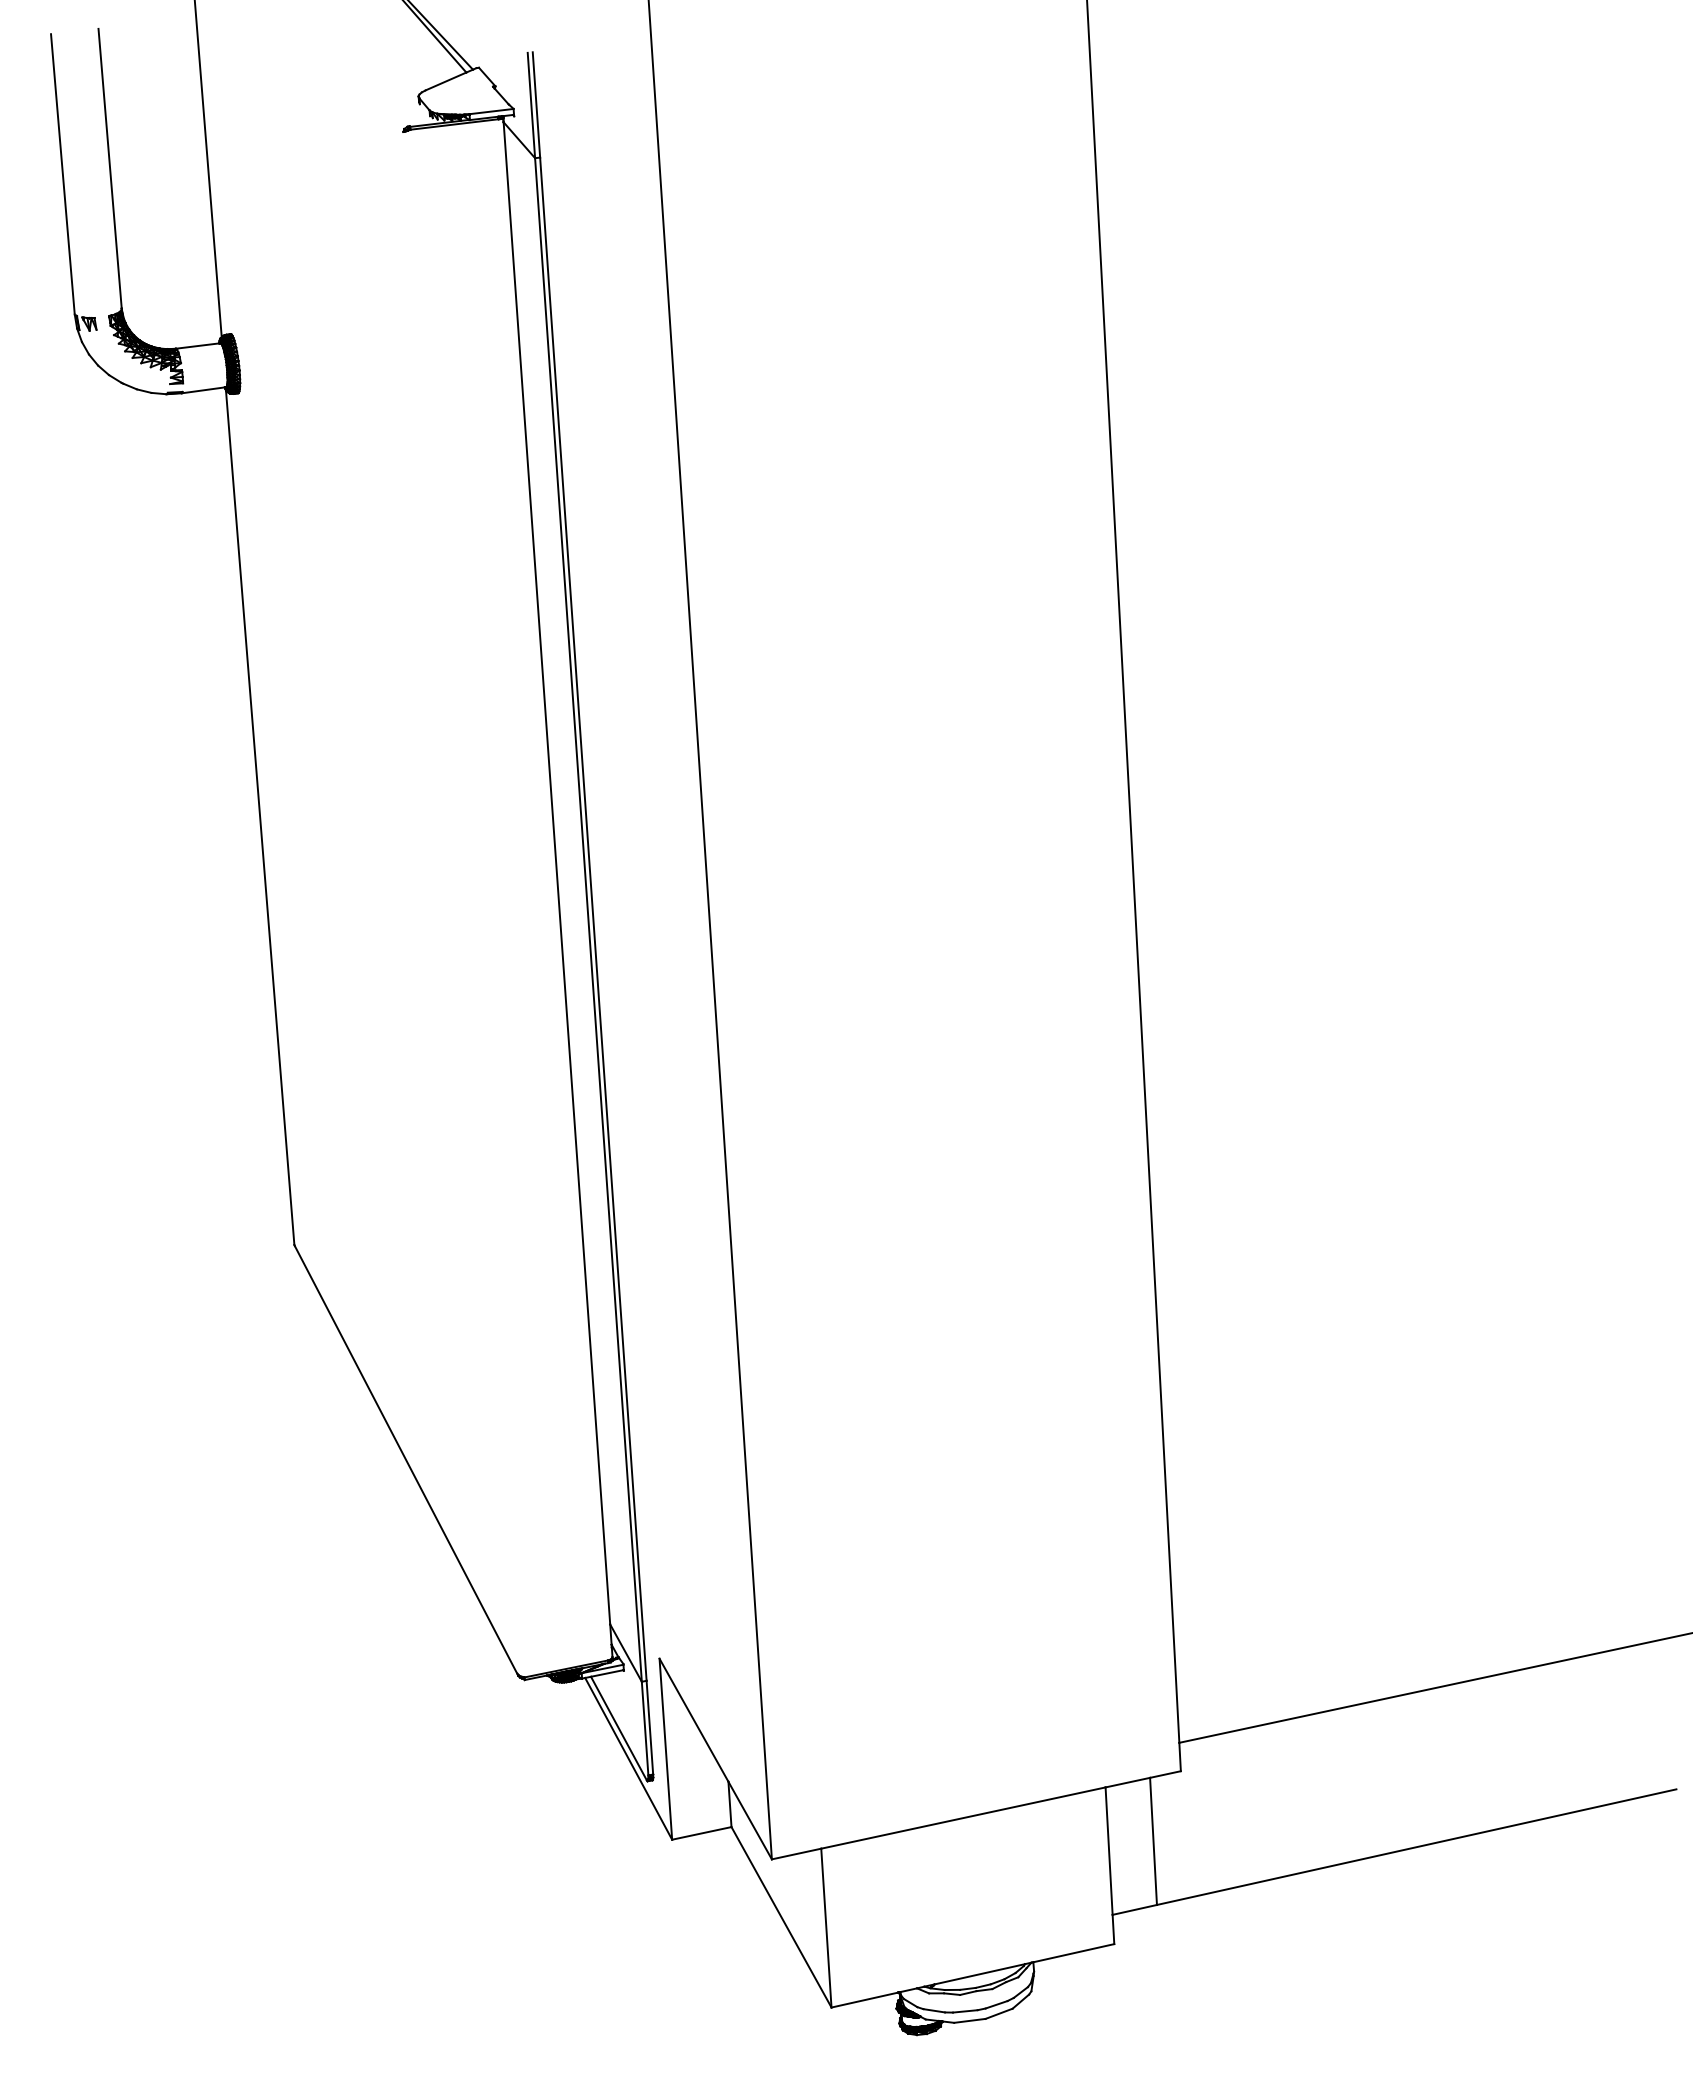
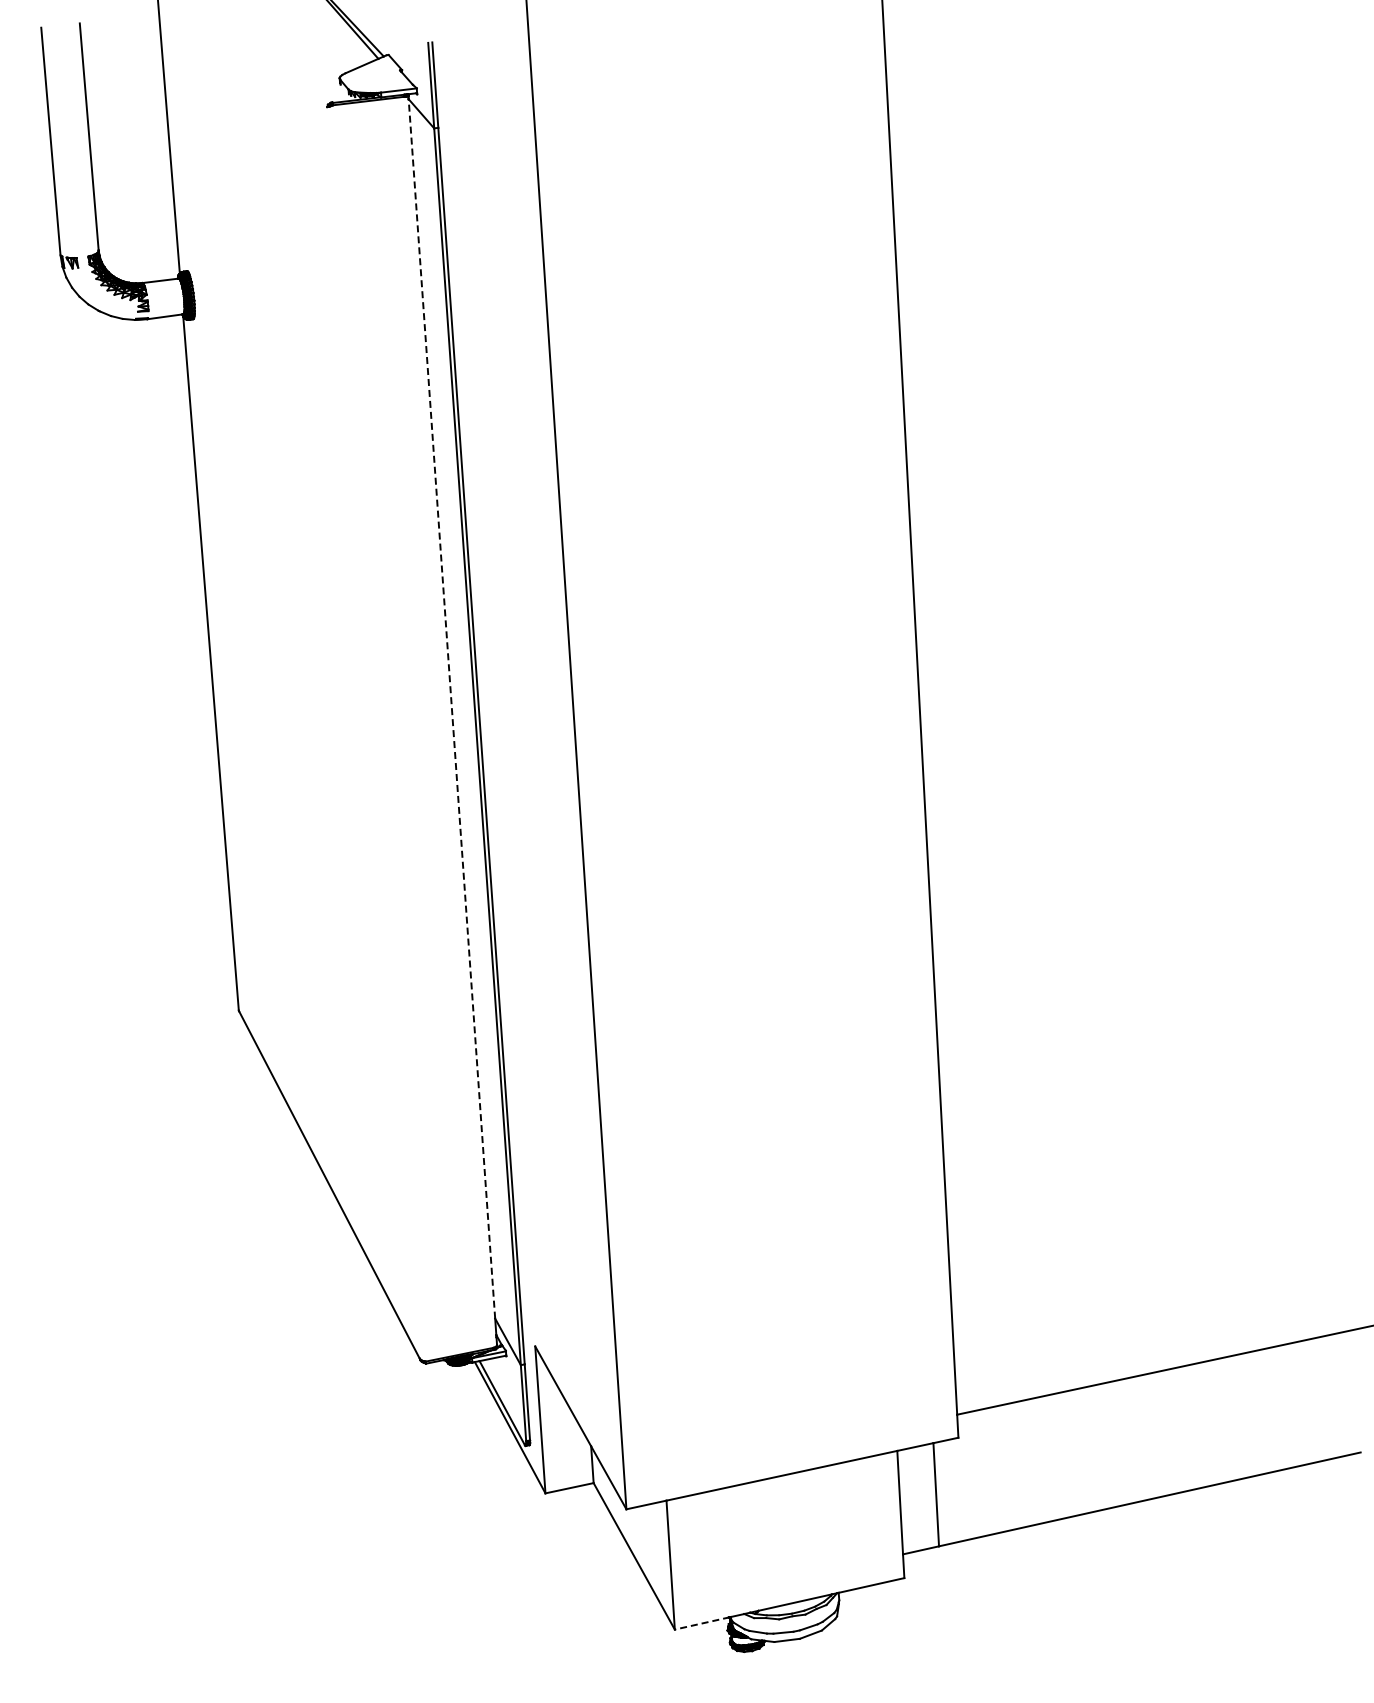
line: (556, 872) -> (451, 708), solid -> dashed
line: (864, 2000) -> (701, 1623), solid -> dashed

